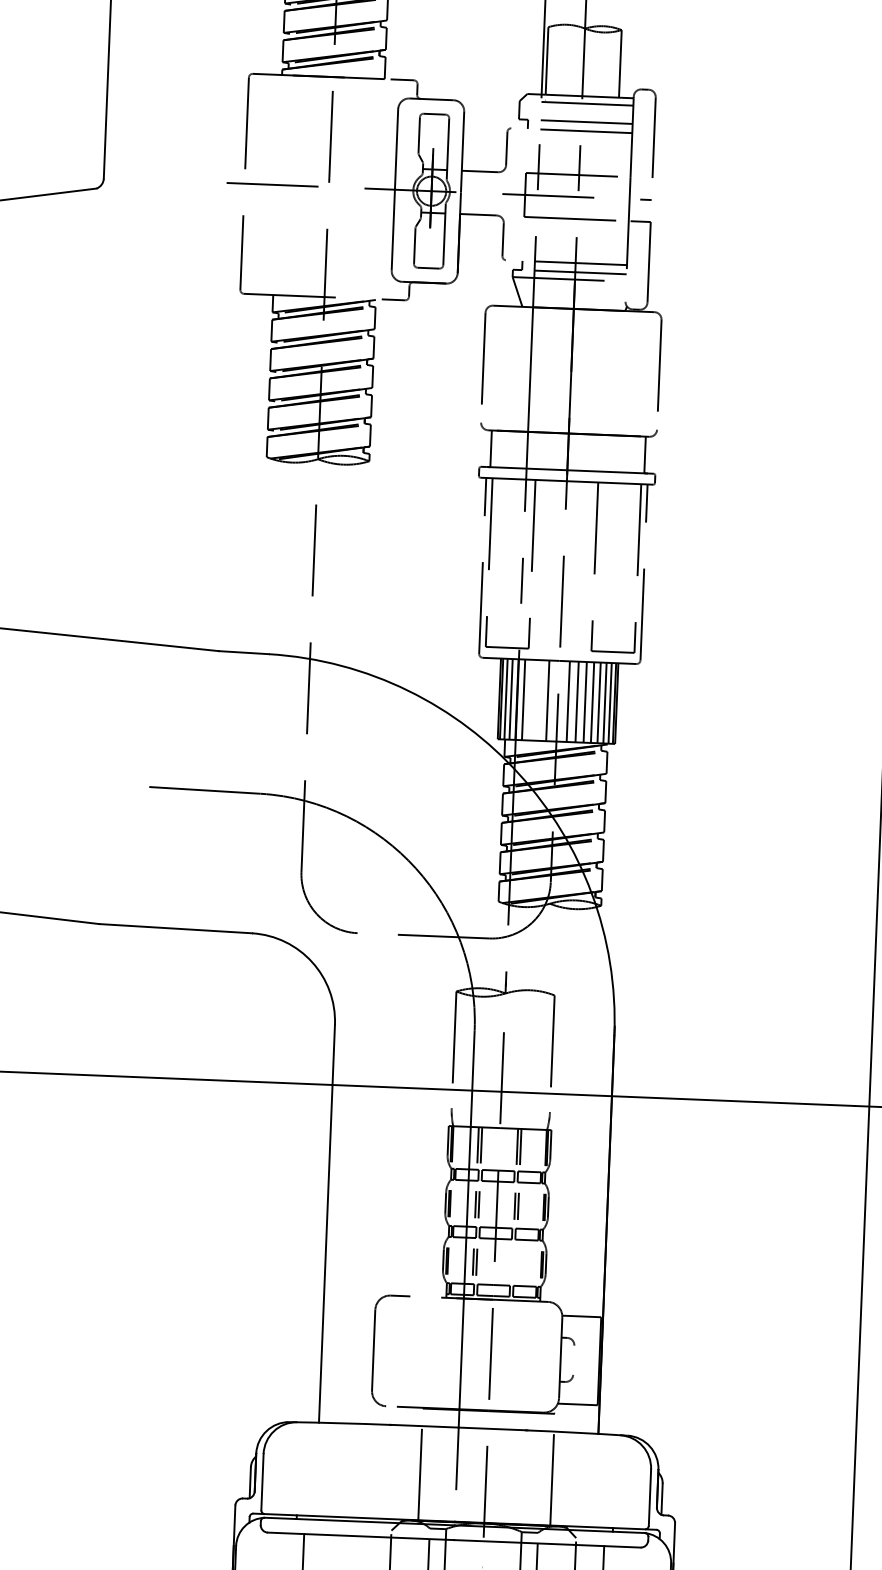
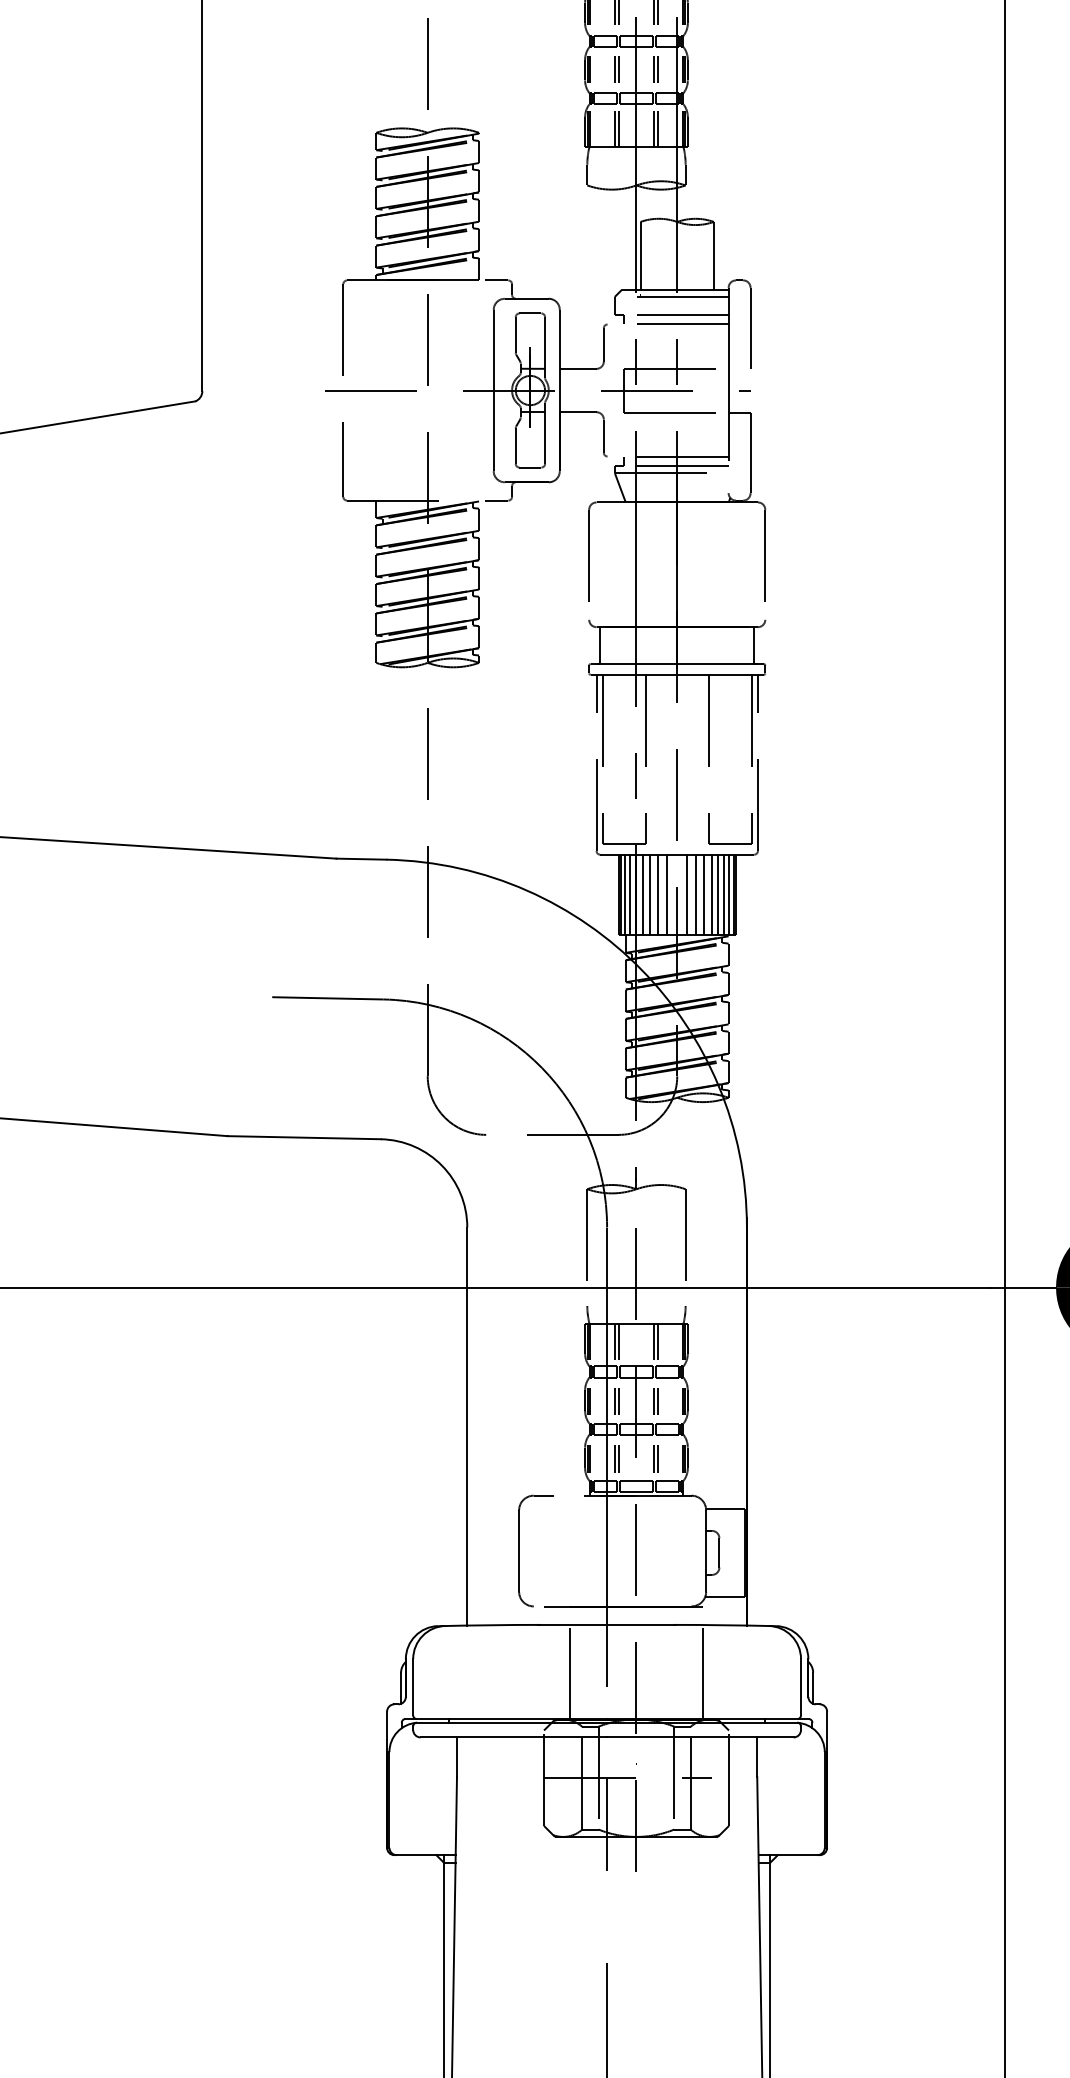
line: (531, 699) -> (650, 894), added
line: (539, 699) -> (658, 894), added
part: (513, 1263) -> (655, 1458), added
line: (573, 1359) -> (719, 1552), added

